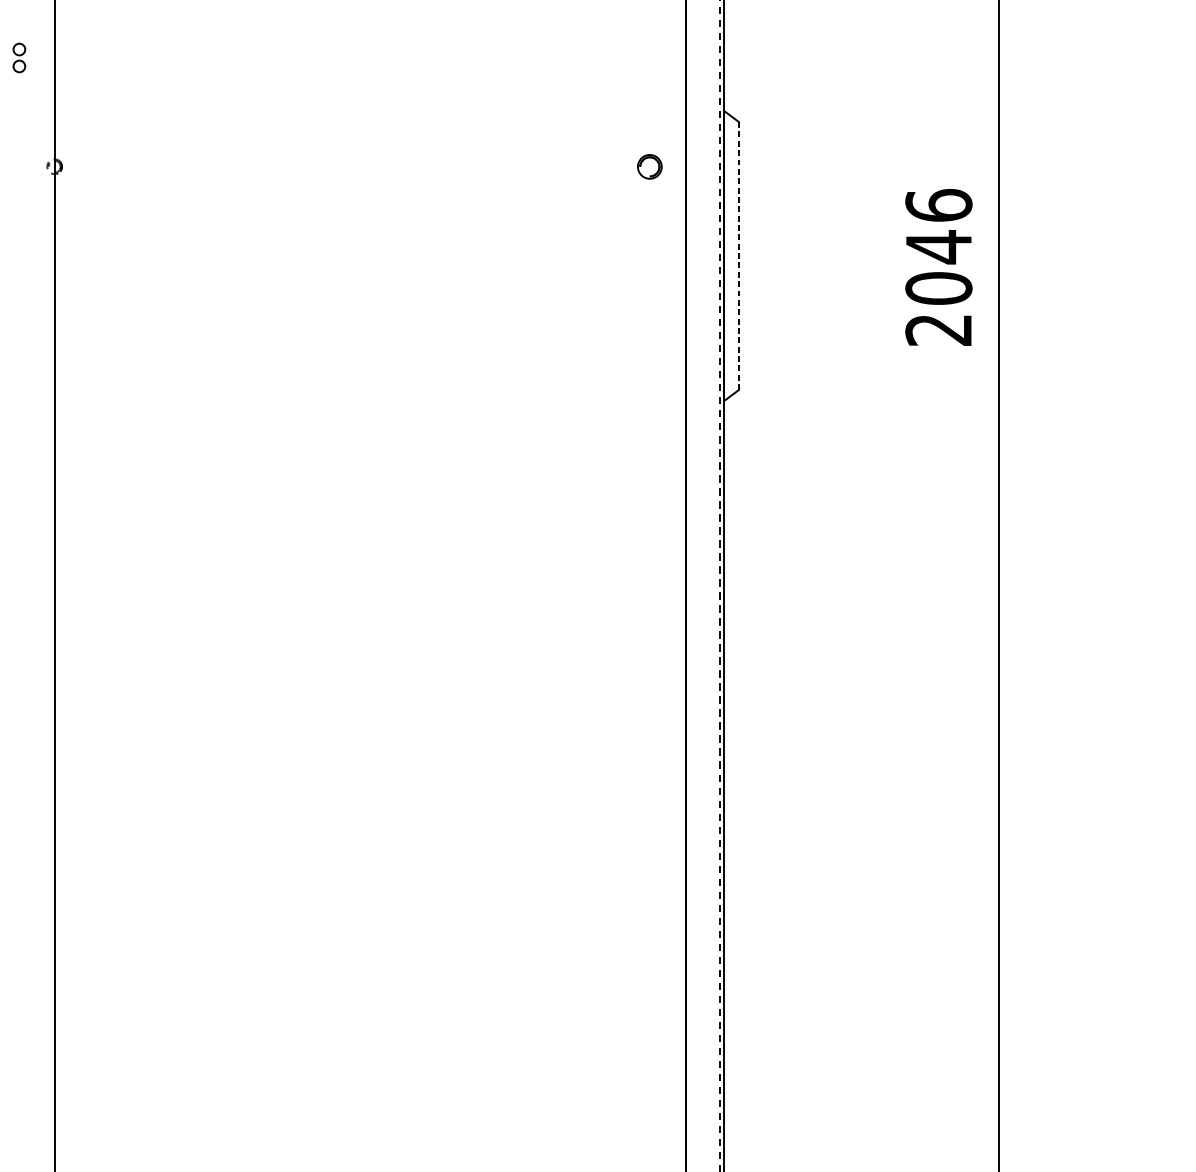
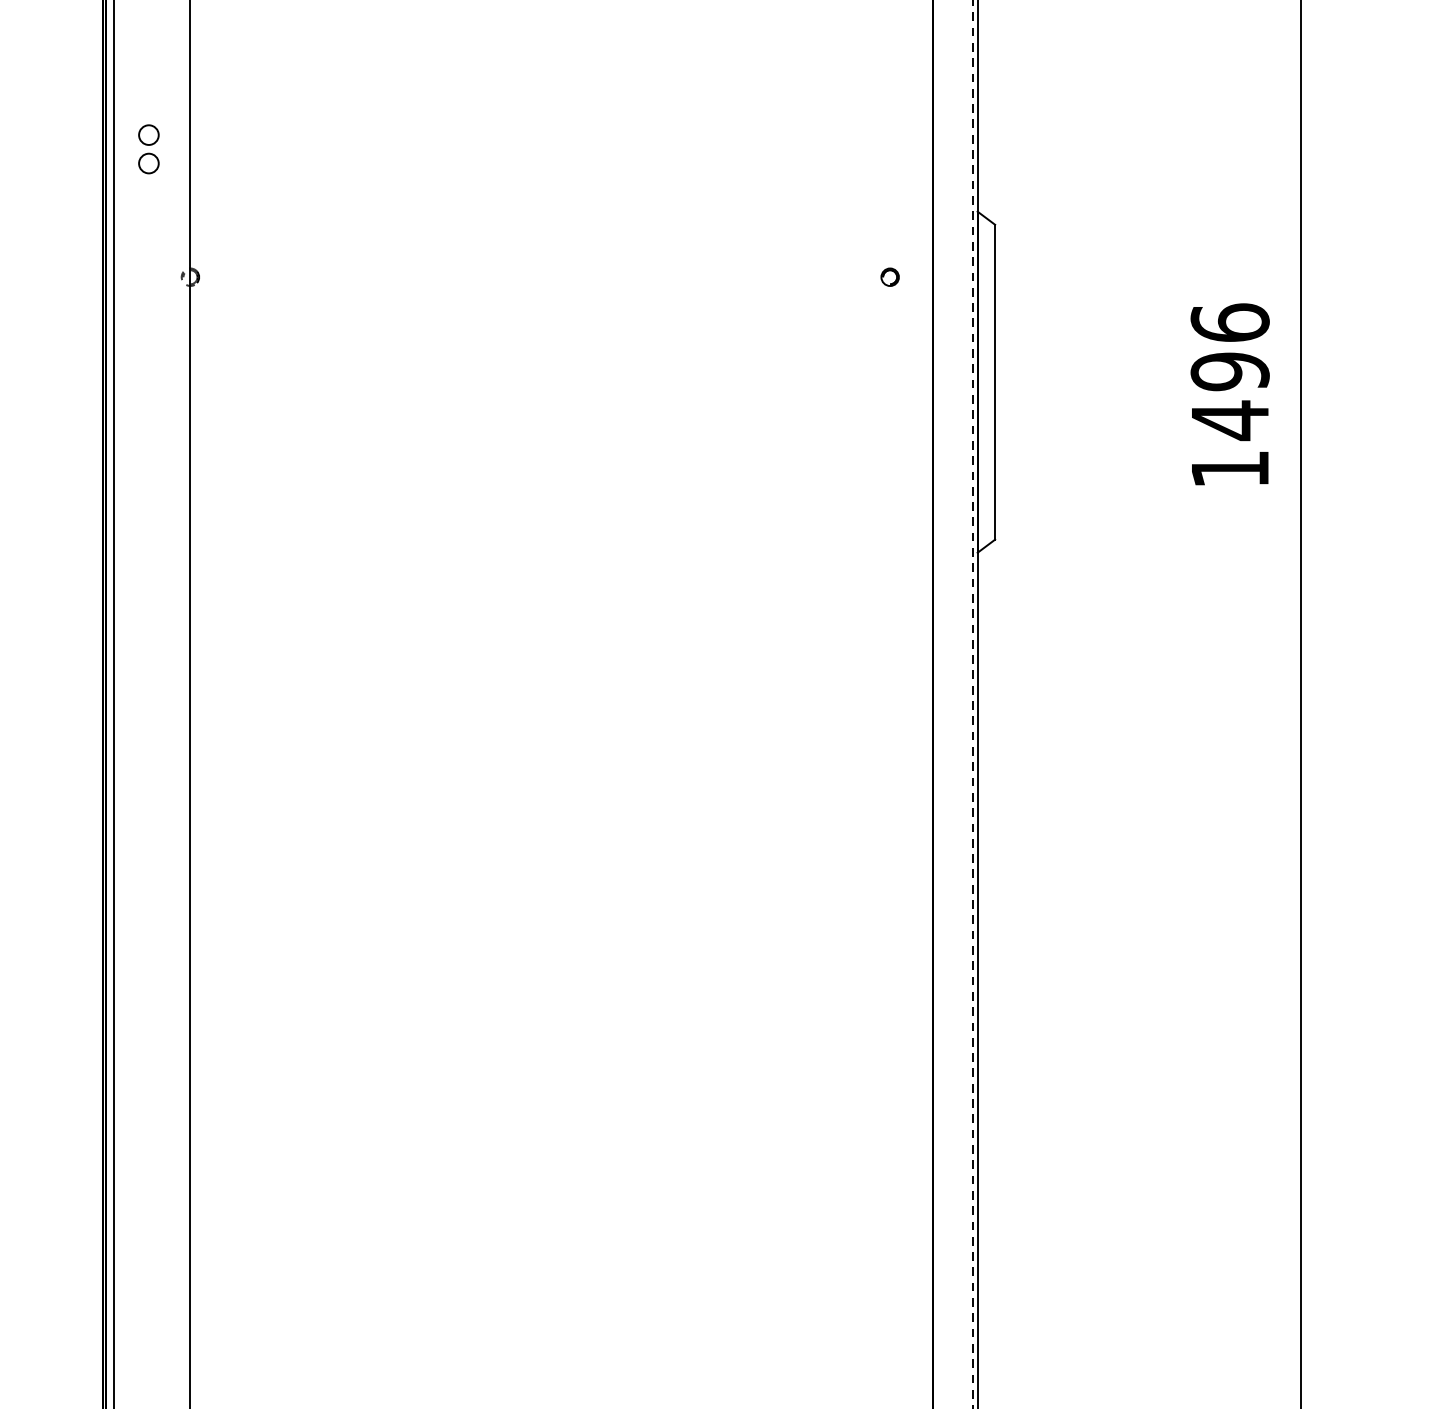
part: (19, 58) -> (148, 149), size x1.43
part: (649, 166) -> (889, 276), size x0.62
line: (739, 256) -> (995, 382), dashed -> solid
text: (938, 287) -> (1229, 419), 2046 -> 1496

